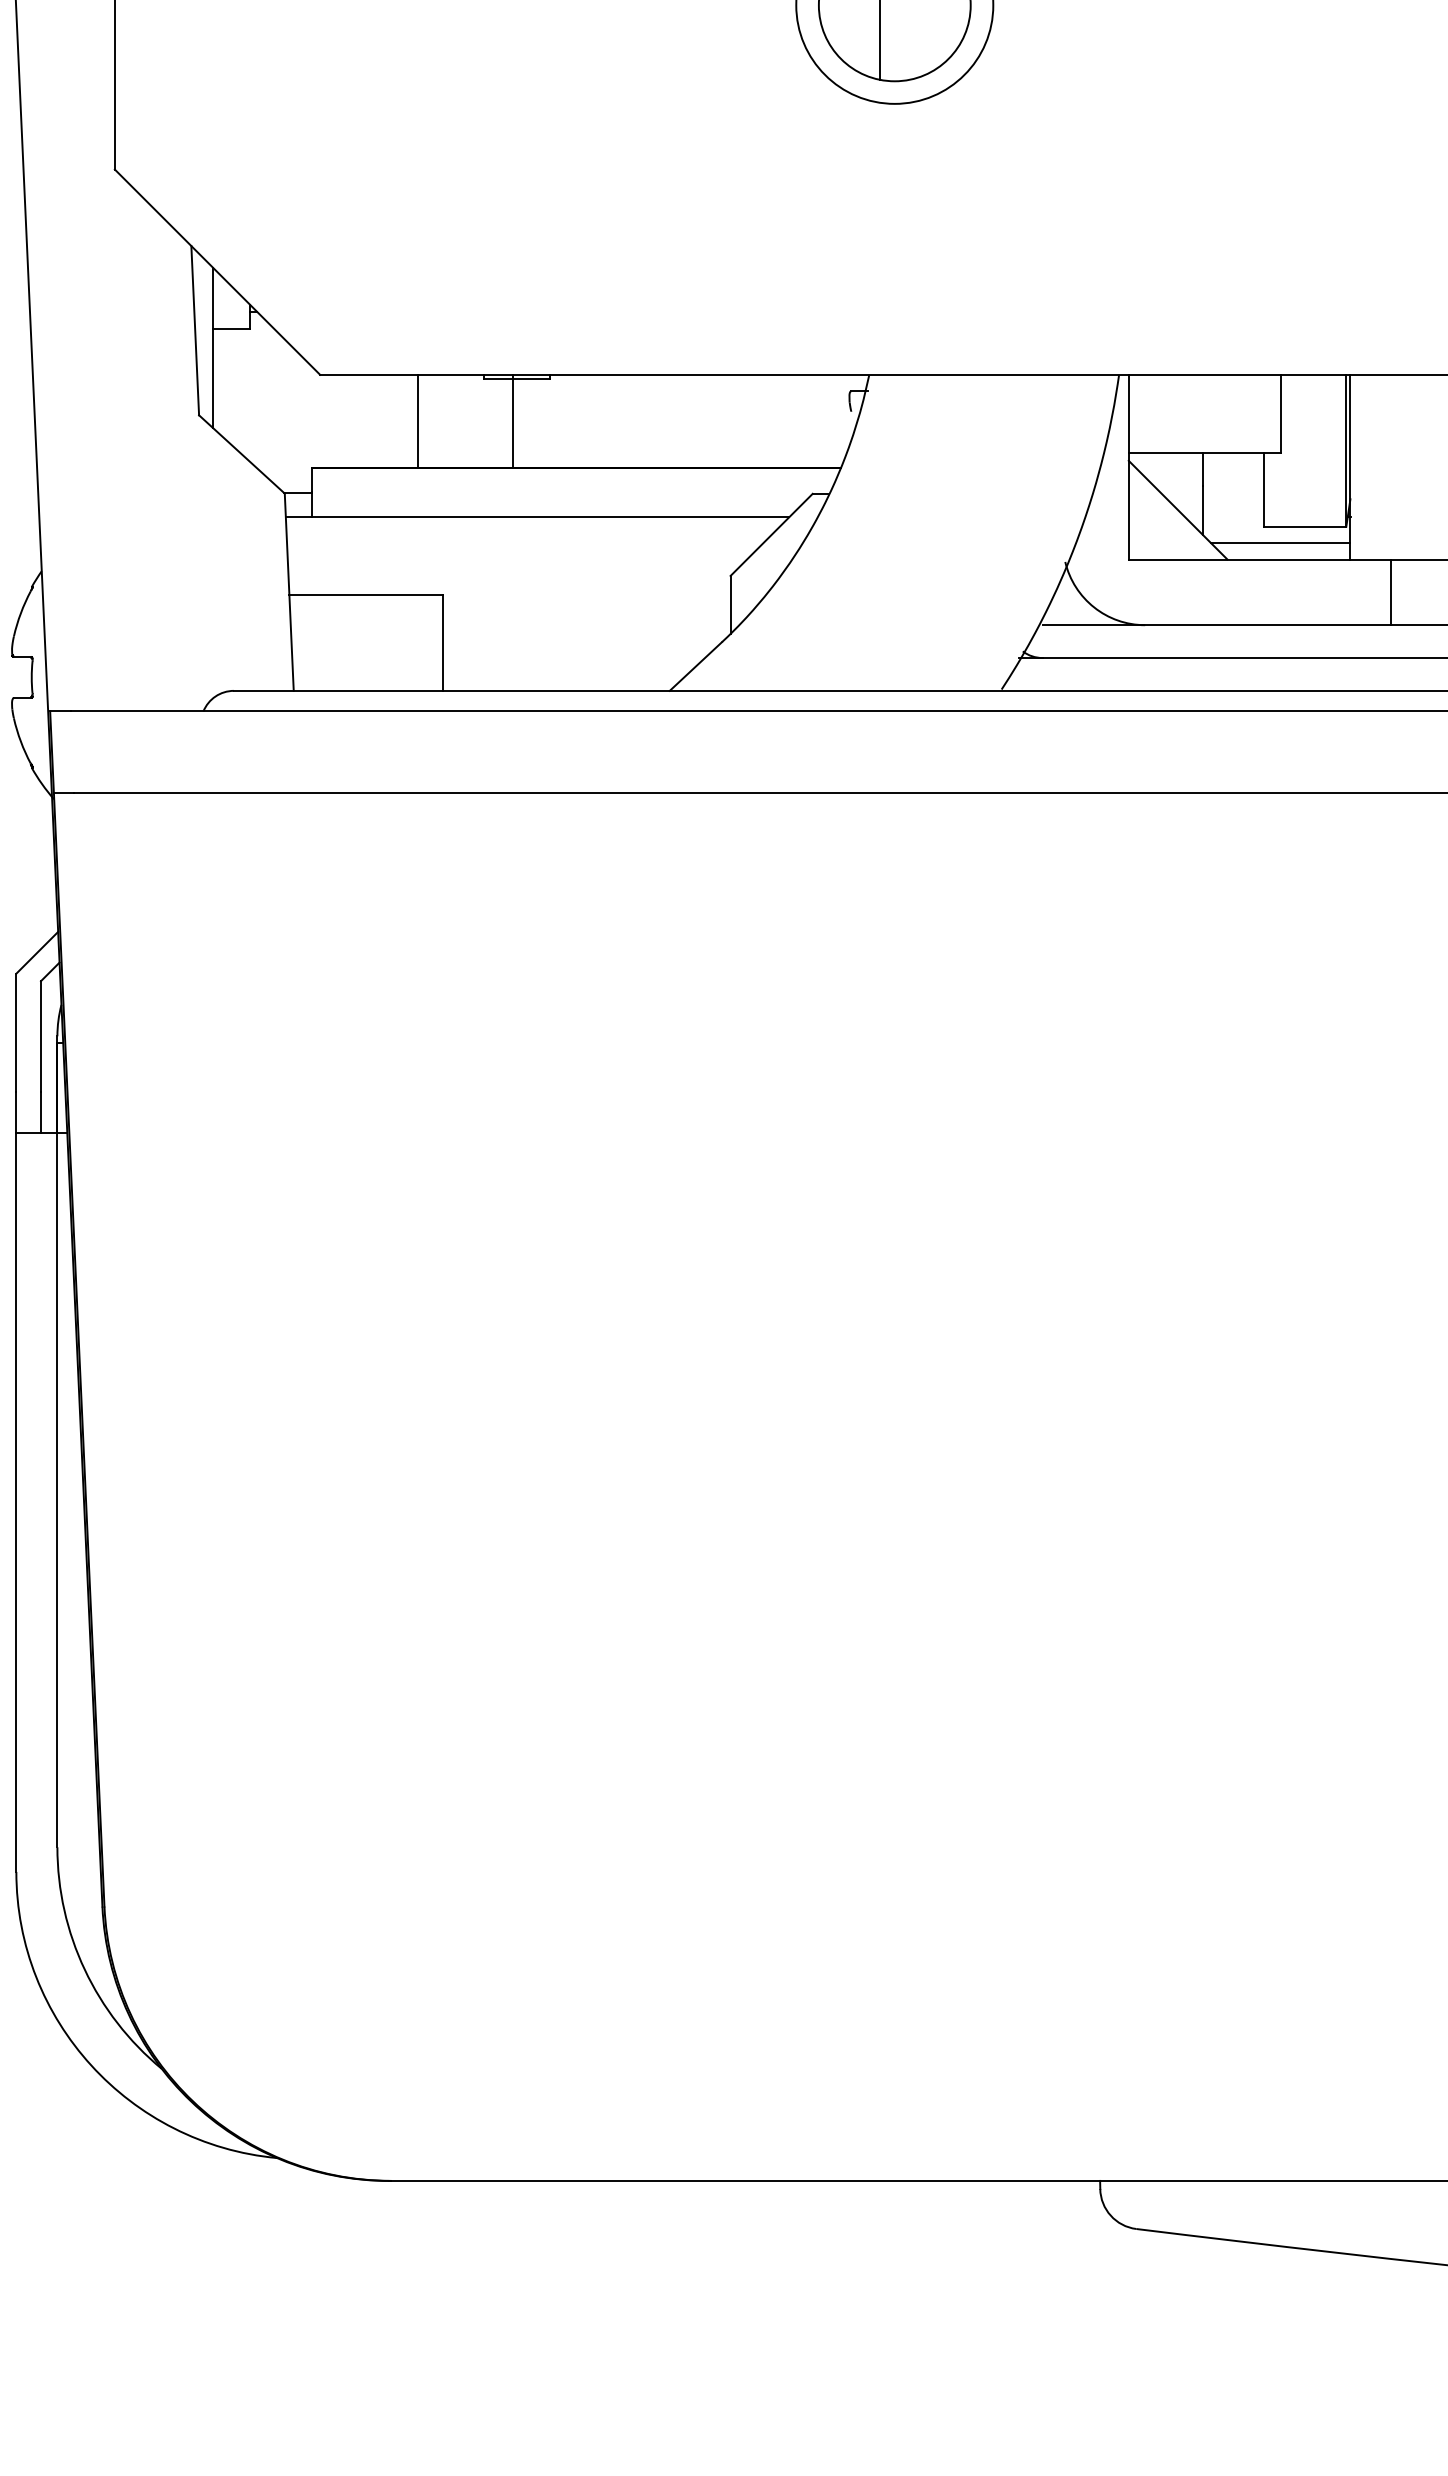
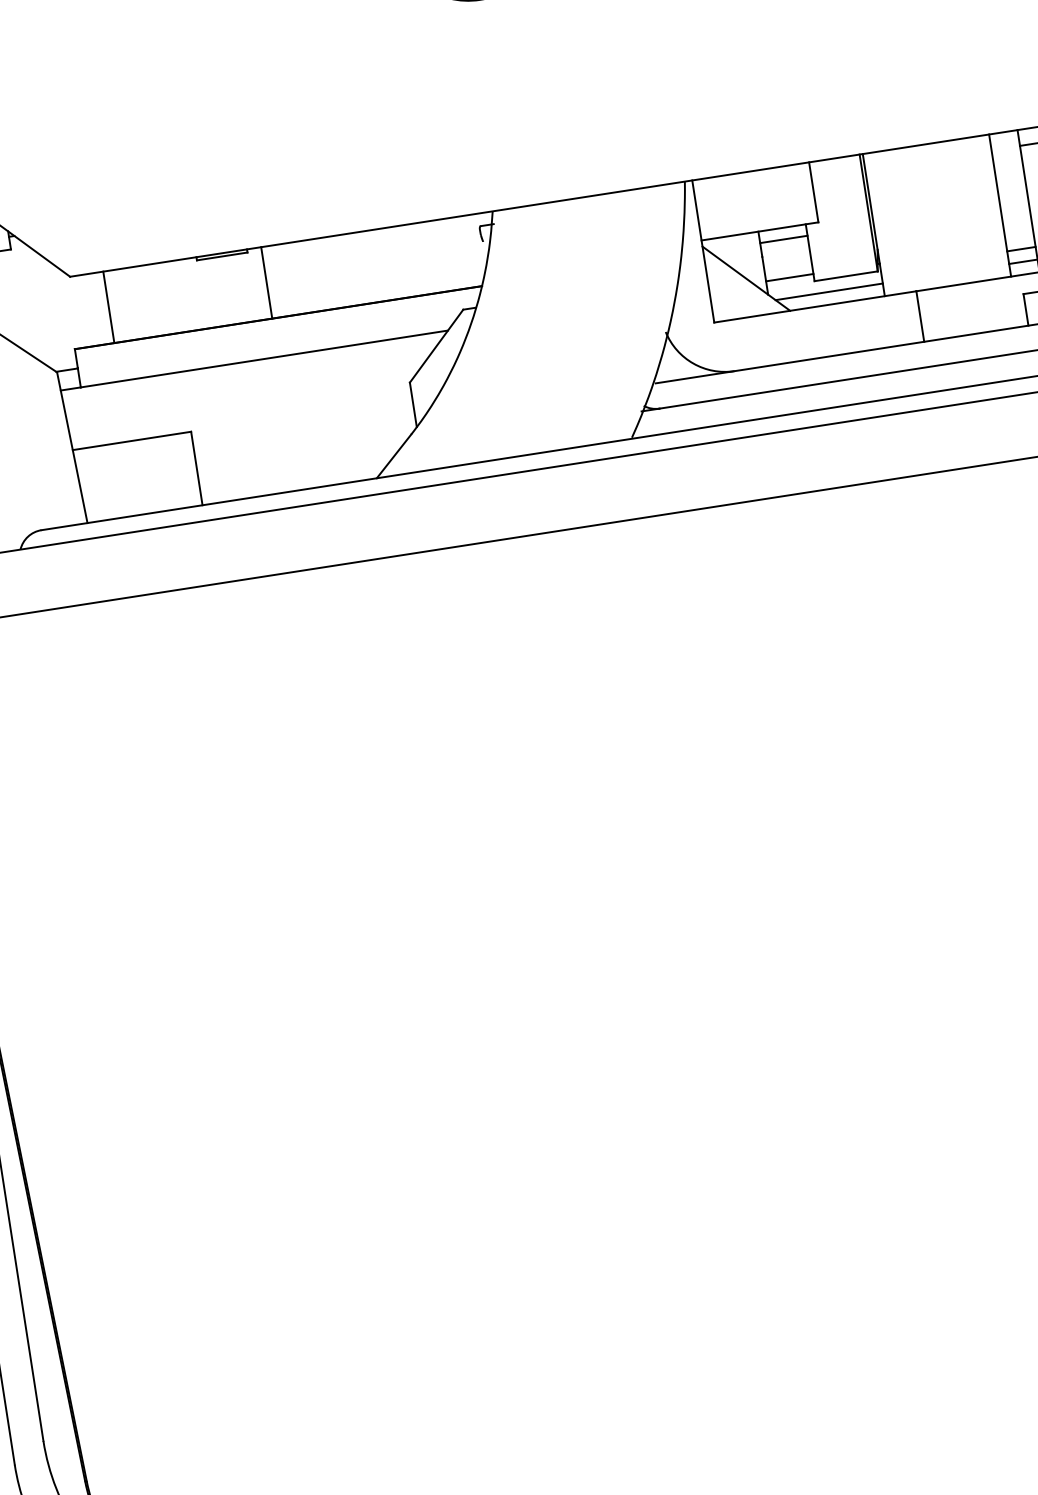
line: (418, 420) -> (108, 306), moved
line: (513, 420) -> (266, 282), moved
line: (1233, 467) -> (783, 239), added
line: (1233, 517) -> (789, 277), added

